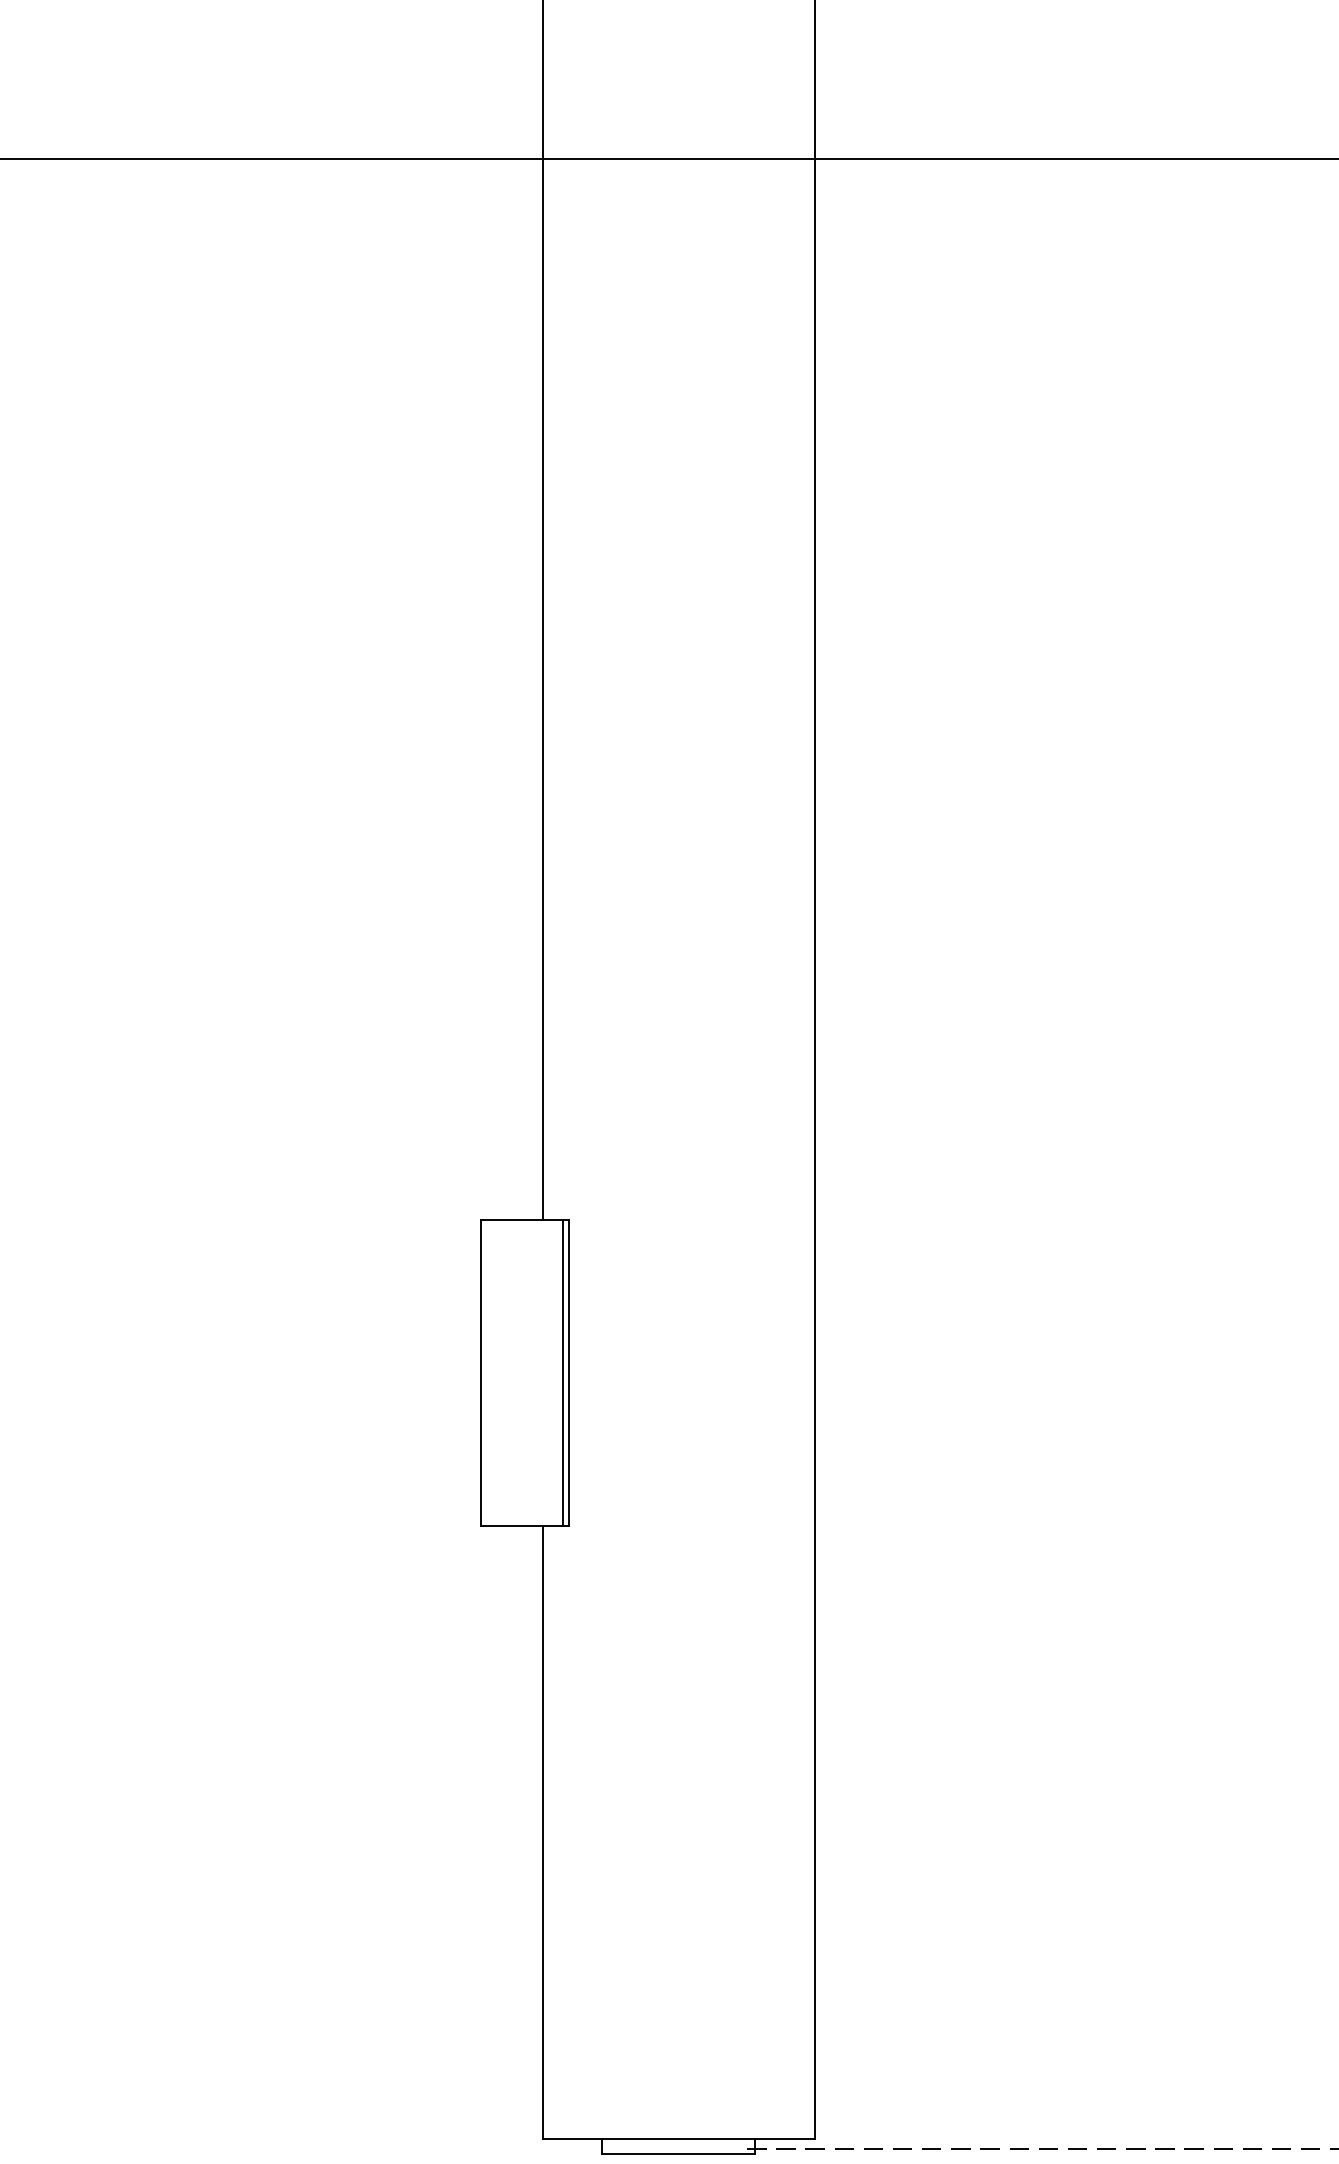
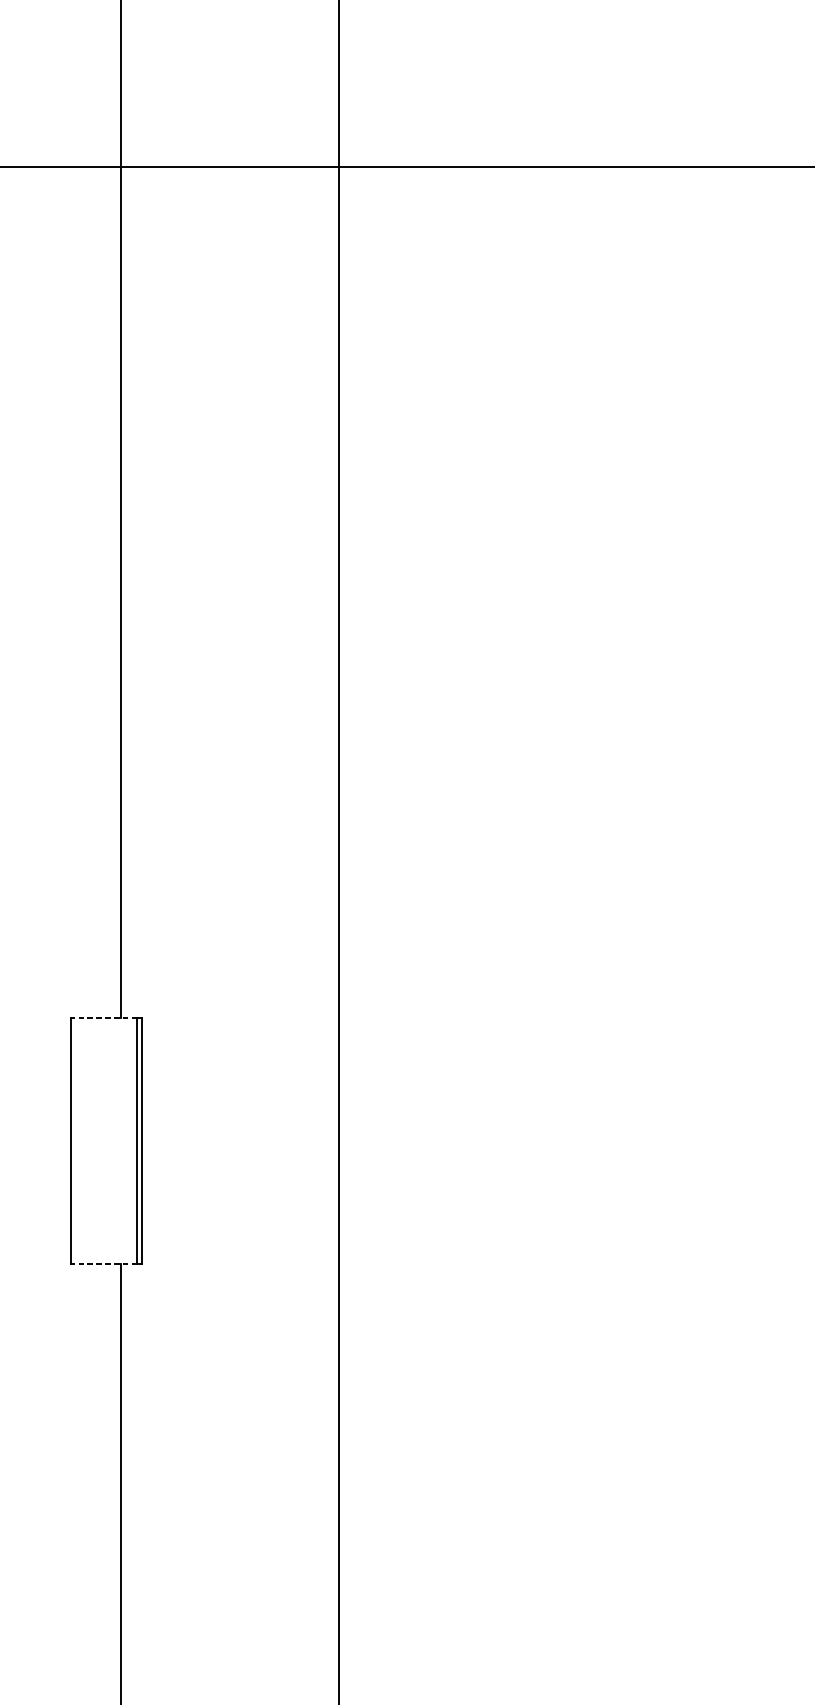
line: (523, 1220) -> (105, 1018), solid -> dashed
line: (523, 1526) -> (105, 1263), solid -> dashed

